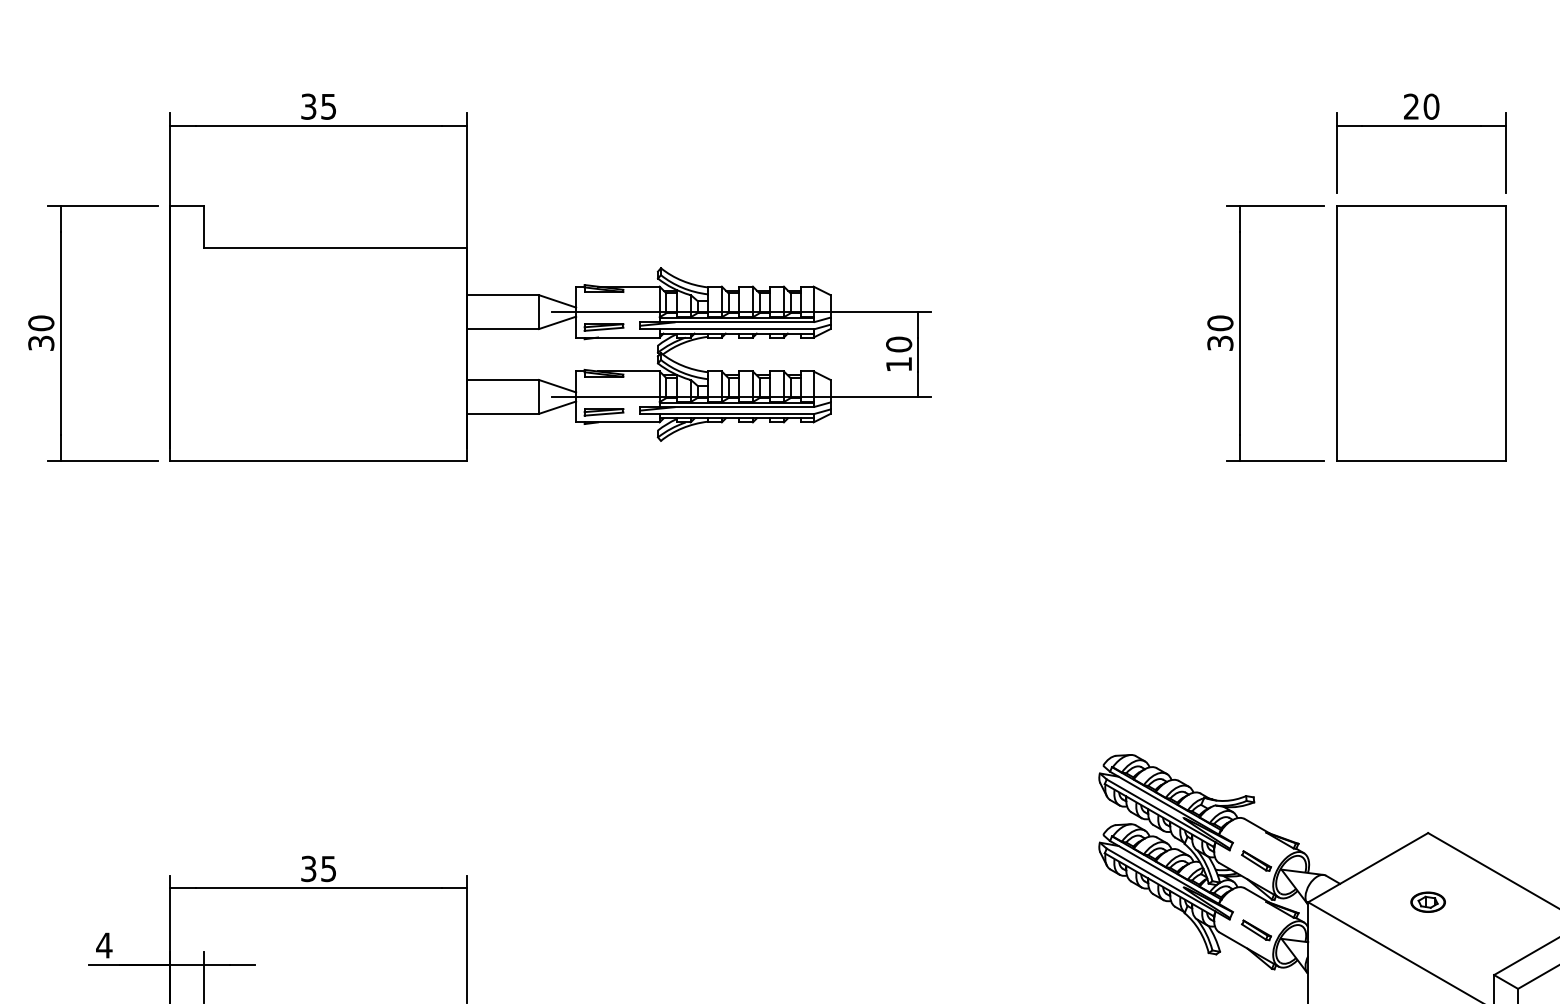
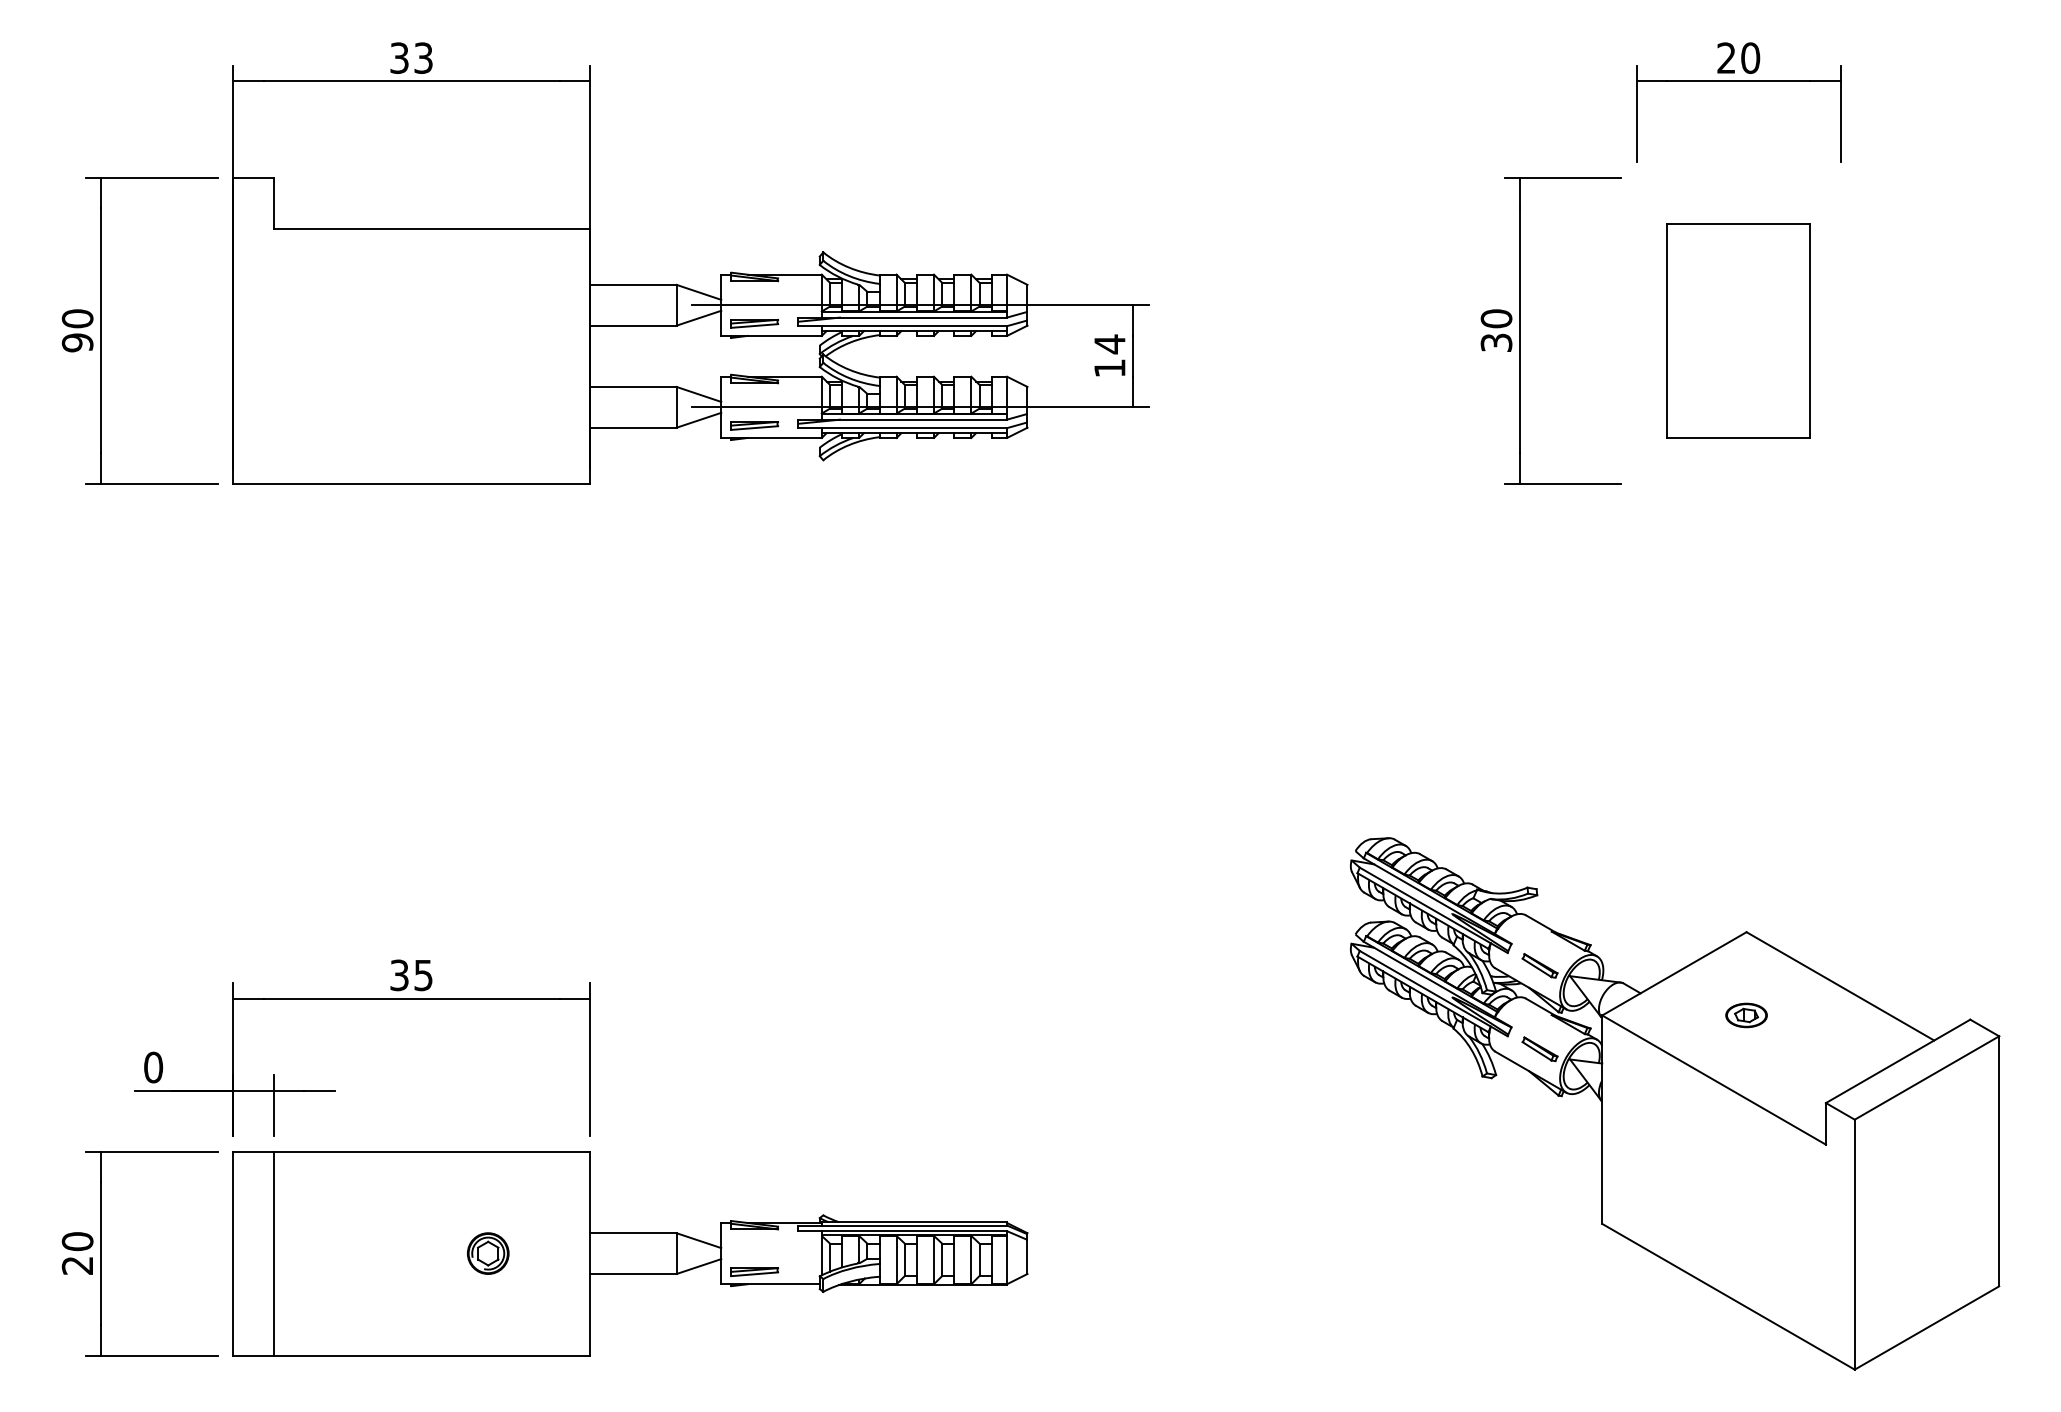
text: (328, 106) -> (423, 57), 35 -> 33
part: (1421, 333) -> (1738, 330), size x0.7
text: (41, 343) -> (77, 342), 30 -> 90
text: (898, 344) -> (1109, 344), 10 -> 14
text: (104, 945) -> (153, 1067), 4 -> 0

